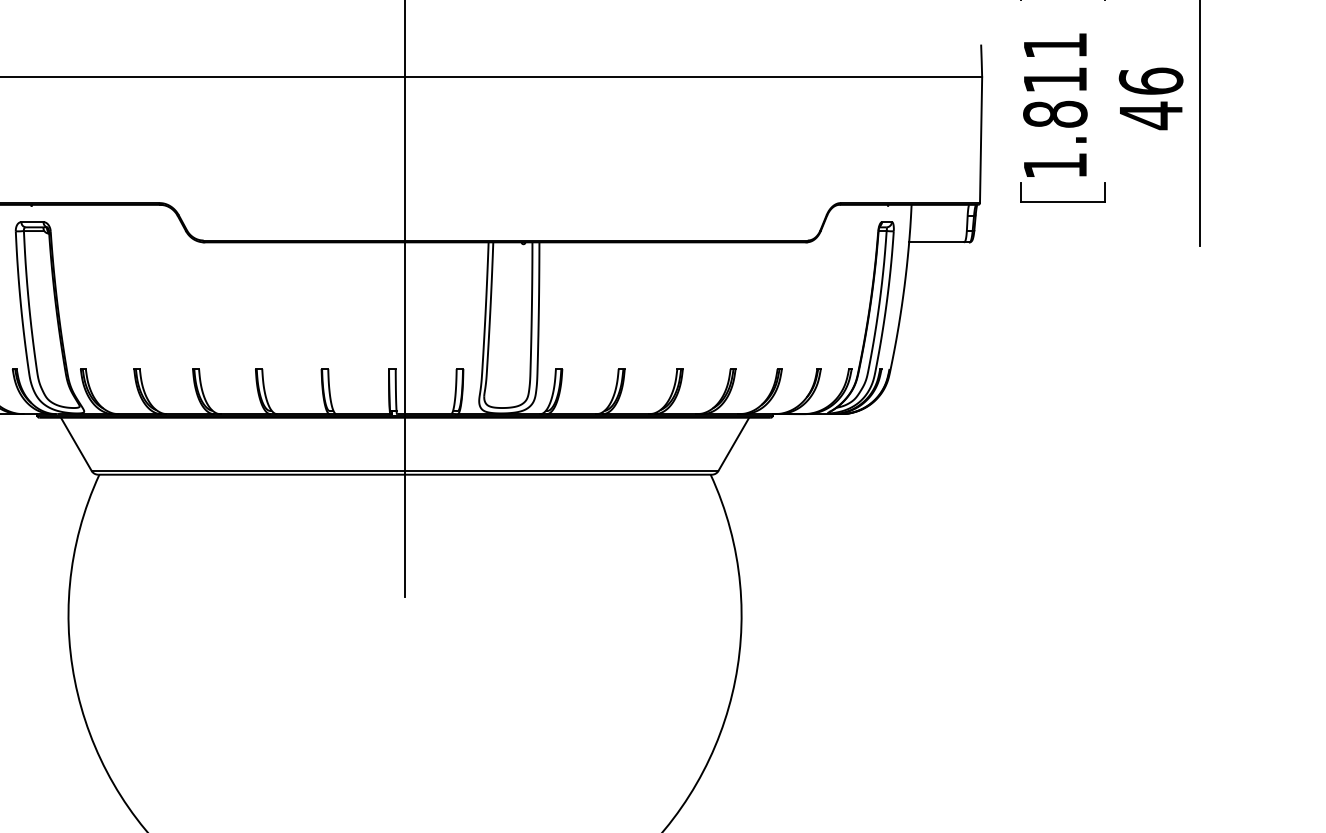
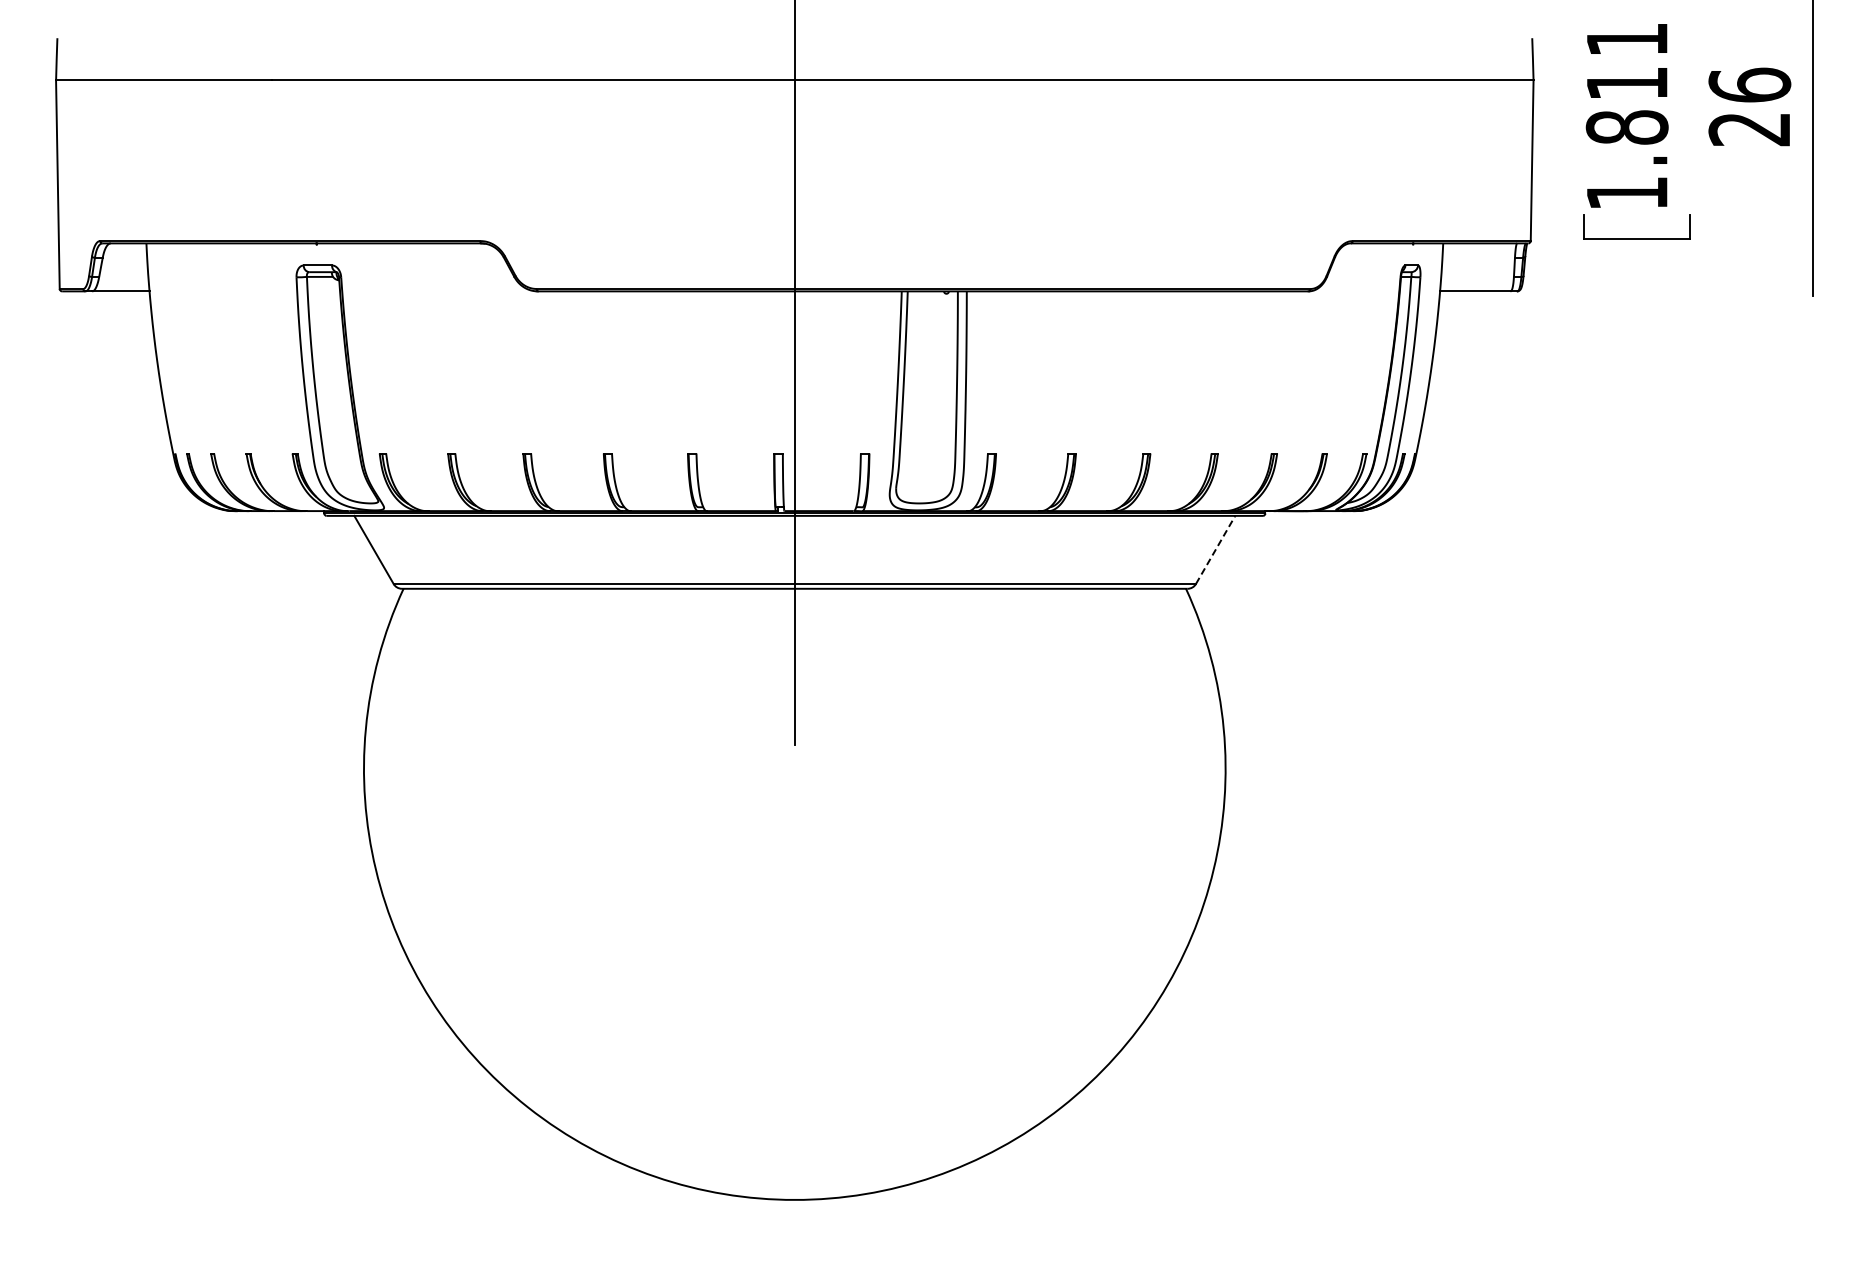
text: (1150, 115) -> (1748, 129), 46 -> 26
line: (733, 444) -> (1215, 549), solid -> dashed

